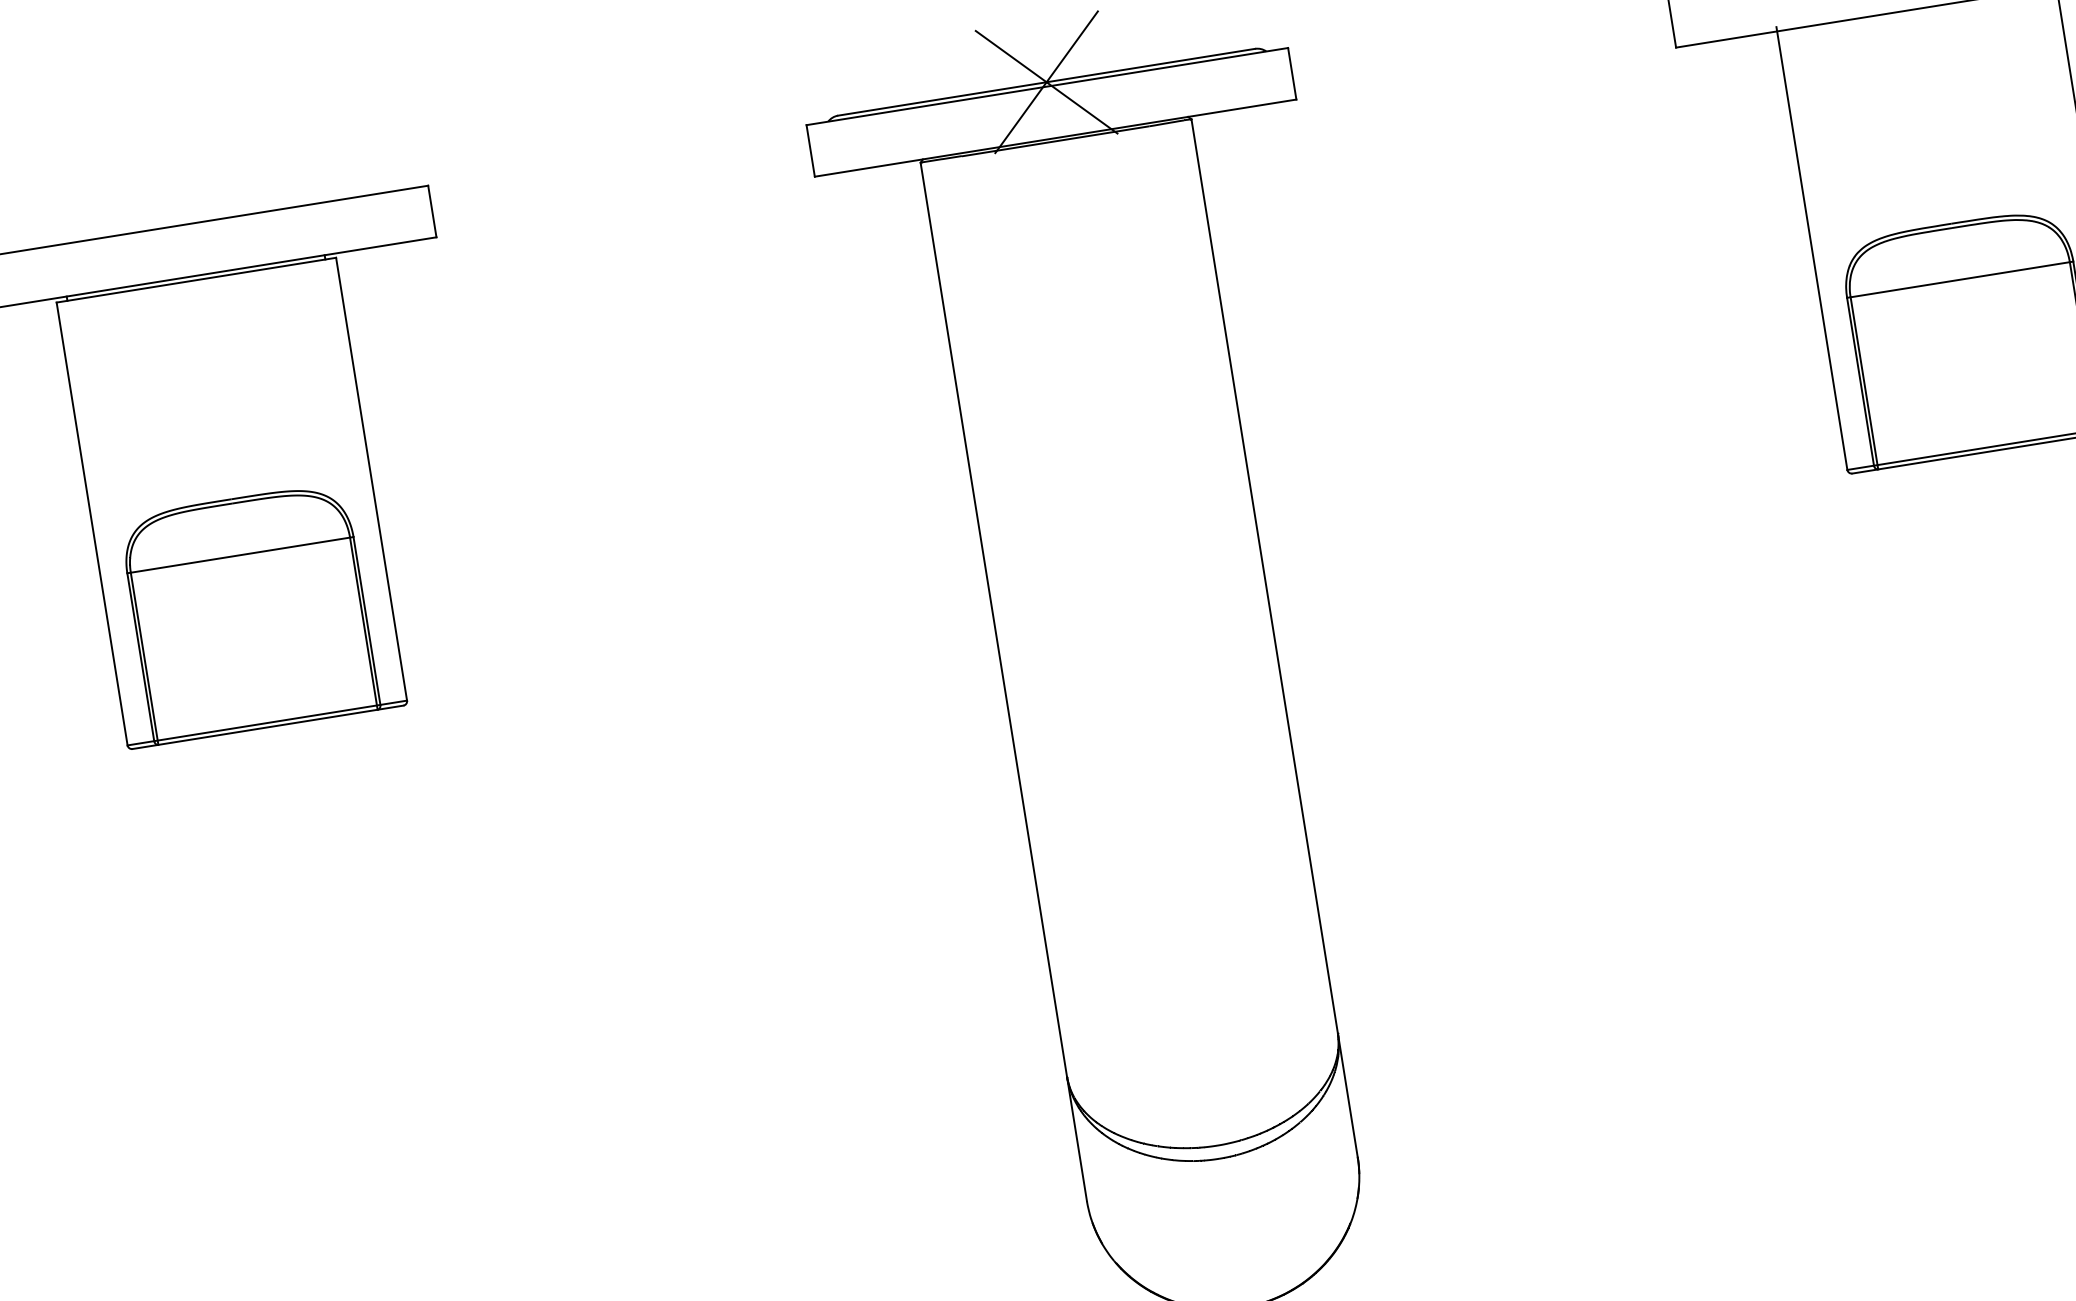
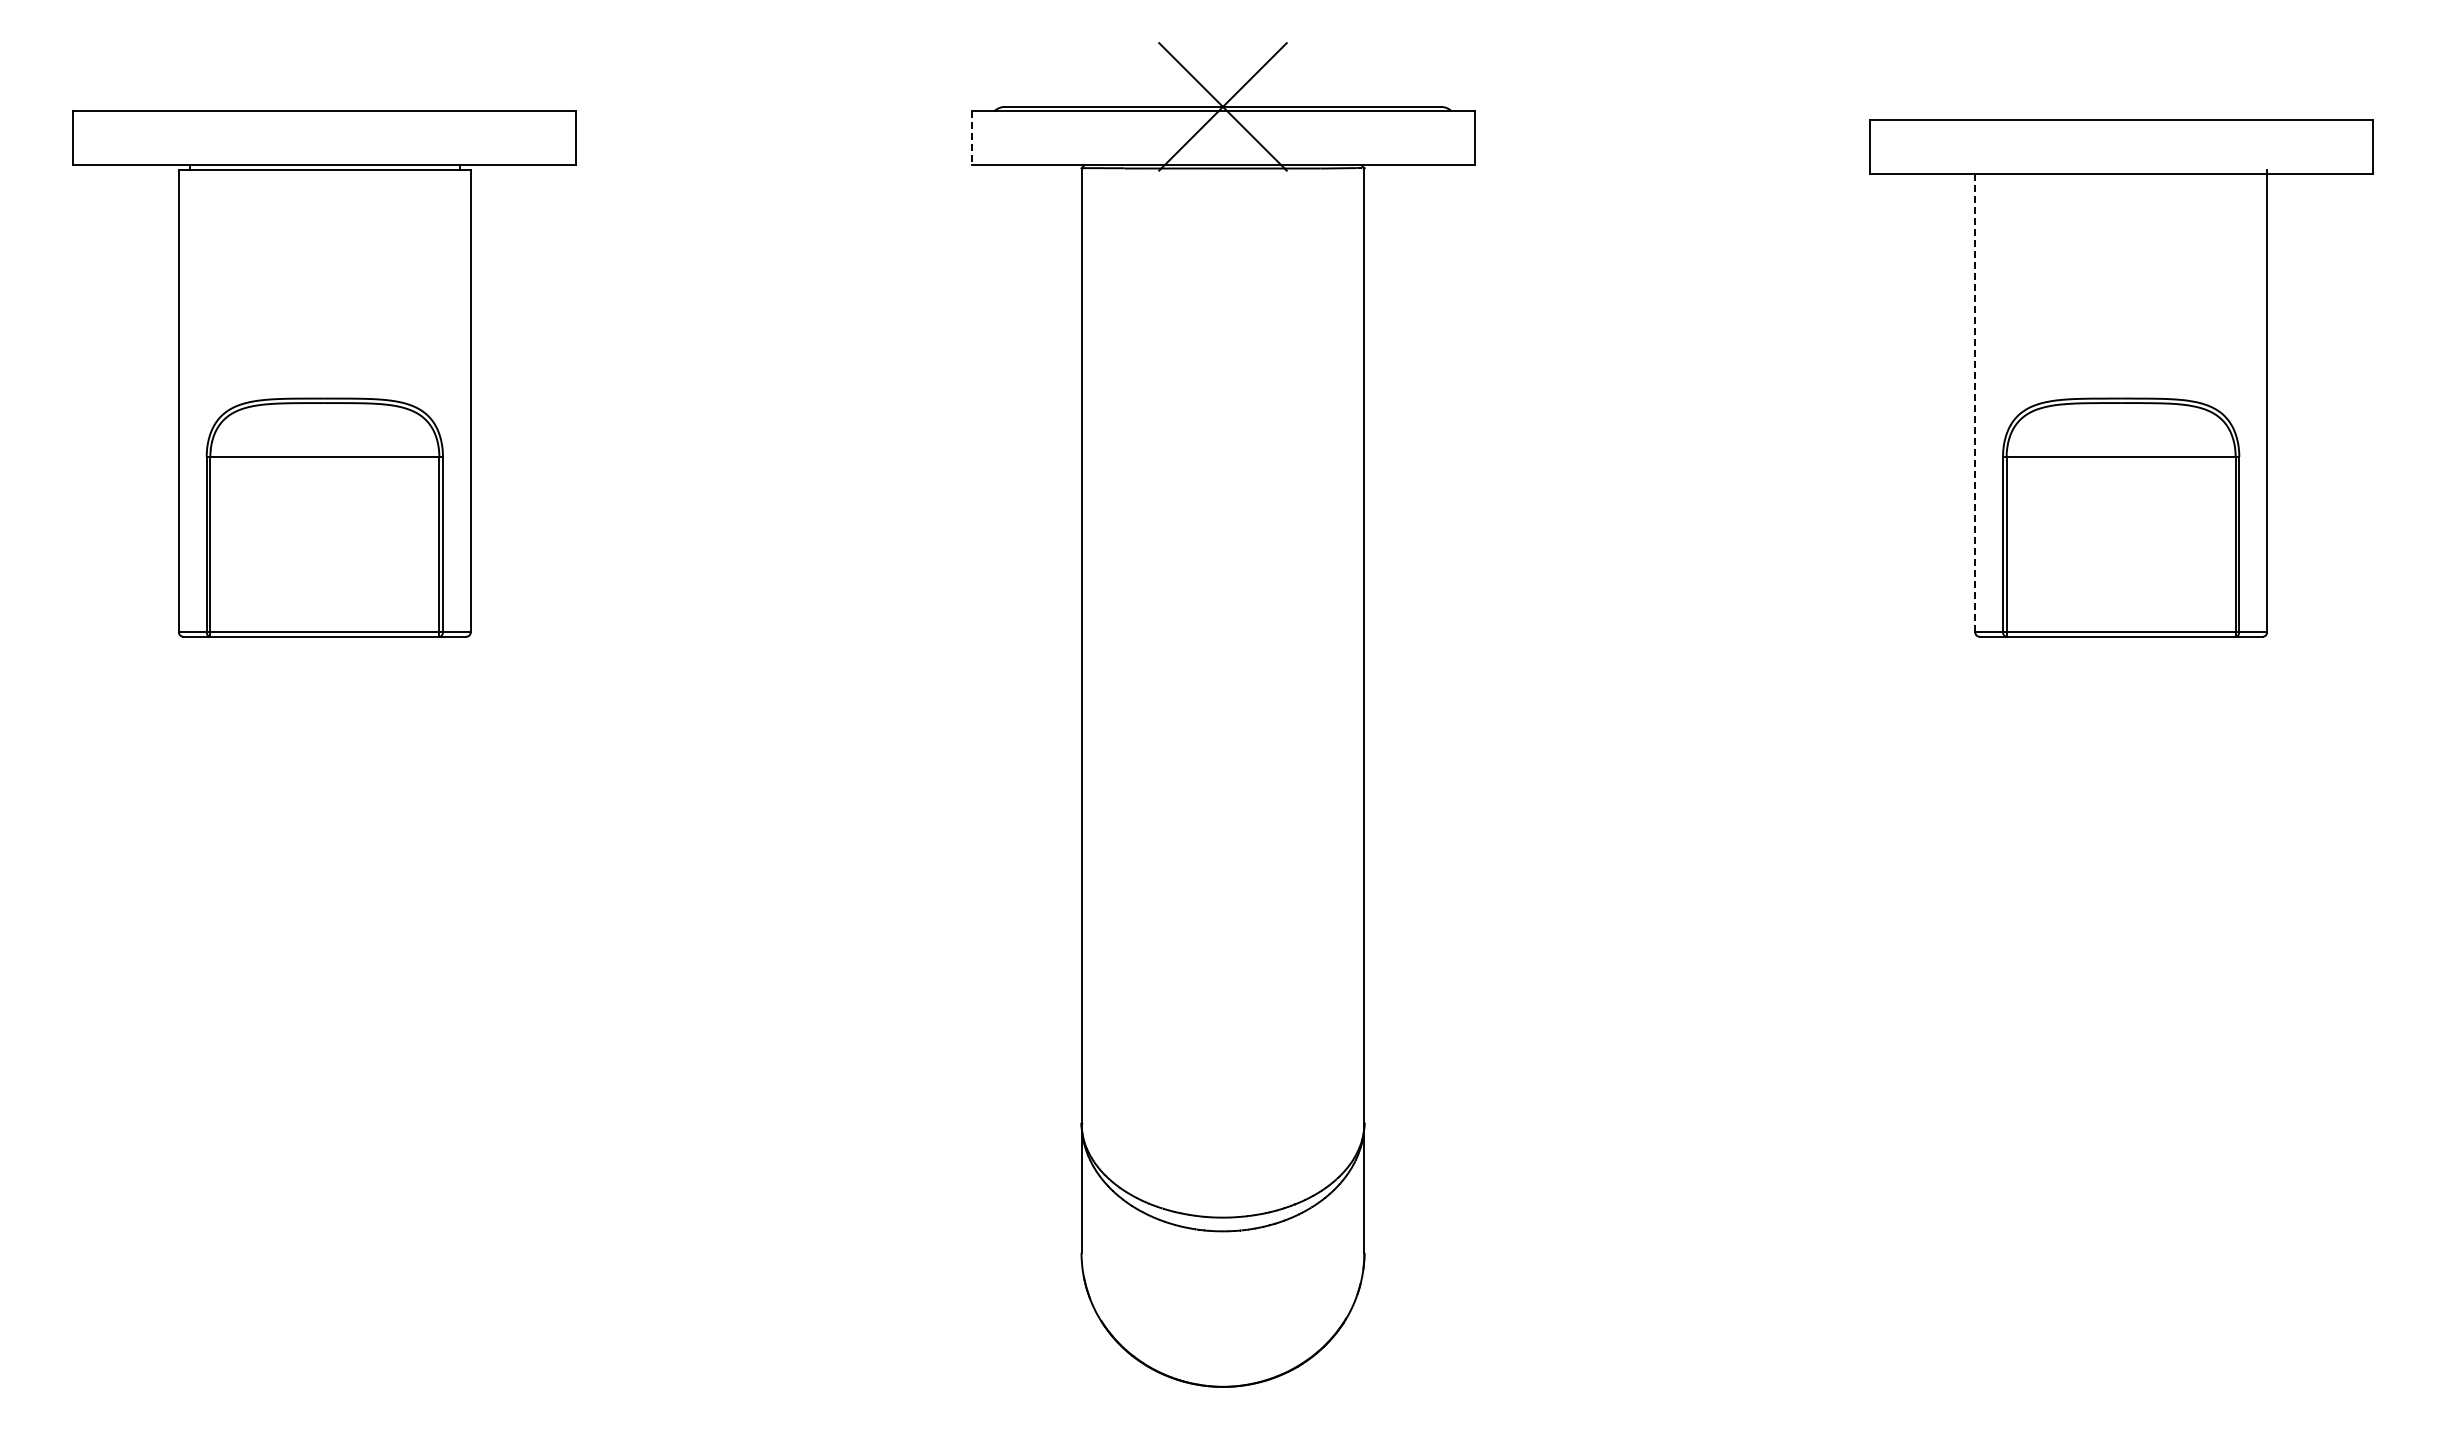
line: (810, 151) -> (971, 138), solid -> dashed
line: (1812, 247) -> (1975, 400), solid -> dashed

